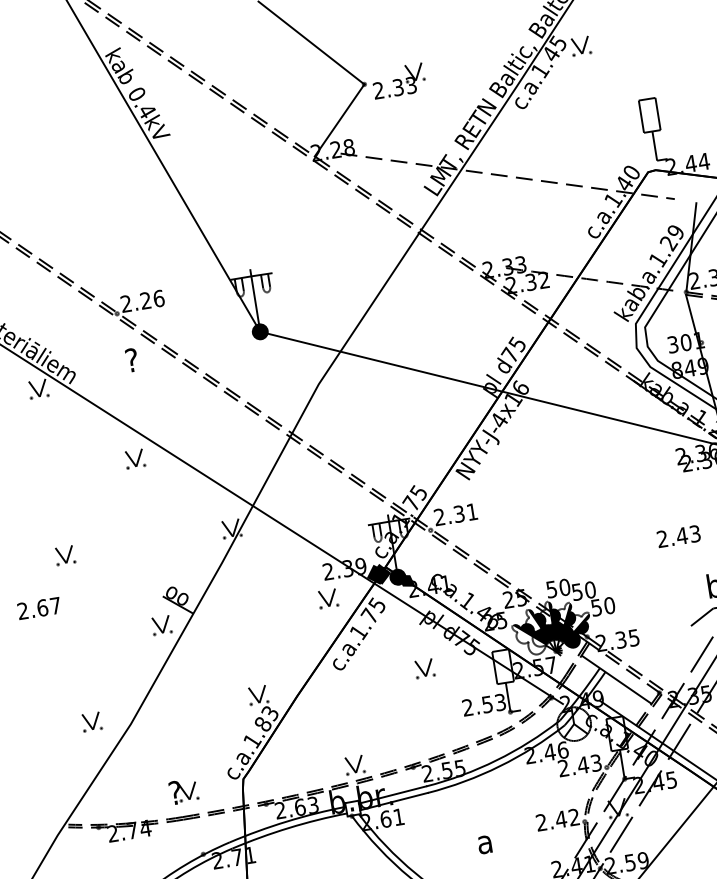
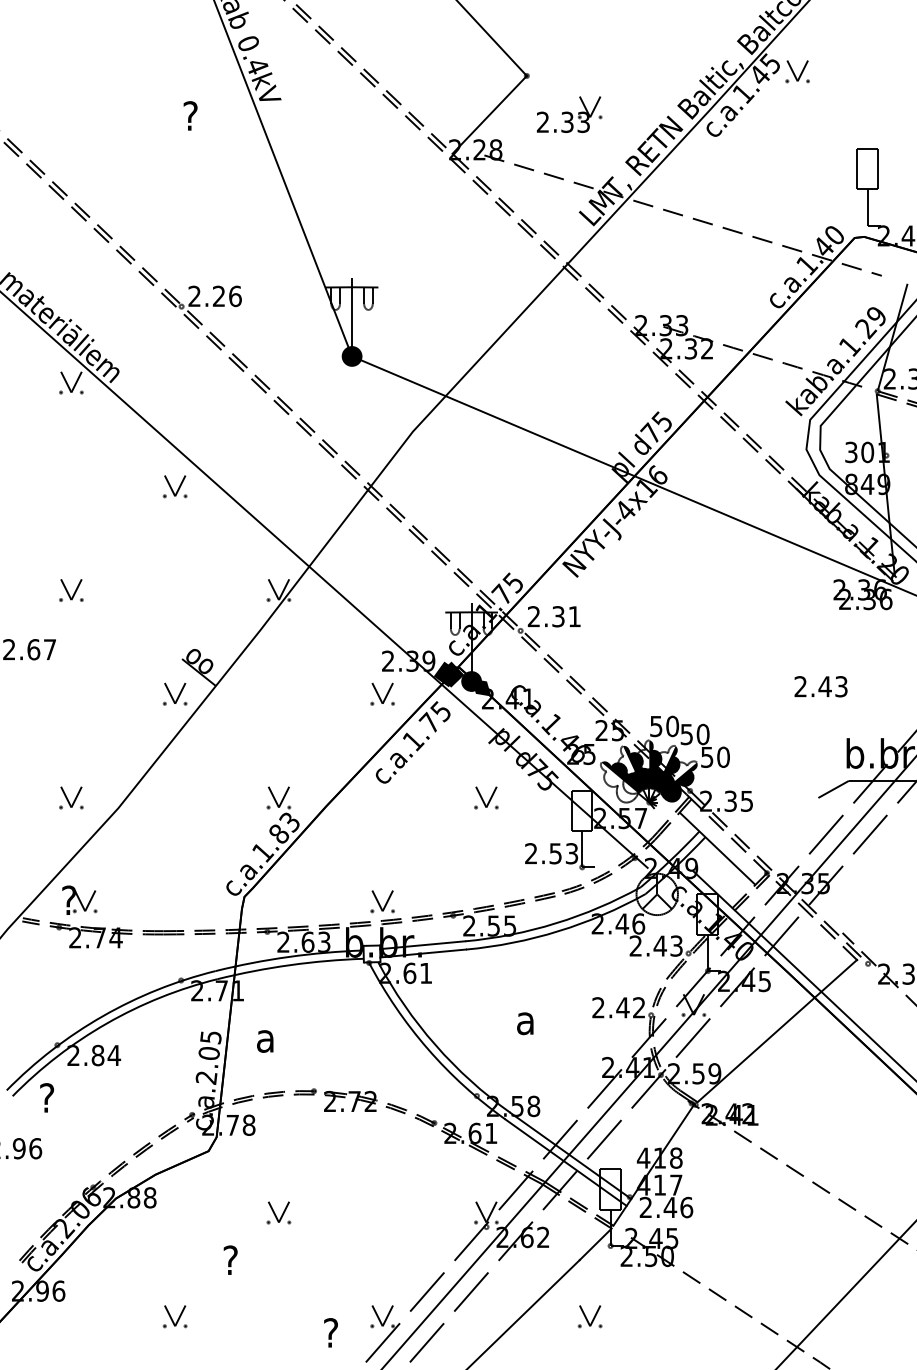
part: (398, 80) -> (569, 114), moved
text: (131, 359) -> (190, 115), moved
part: (183, 790) -> (79, 899), moved

